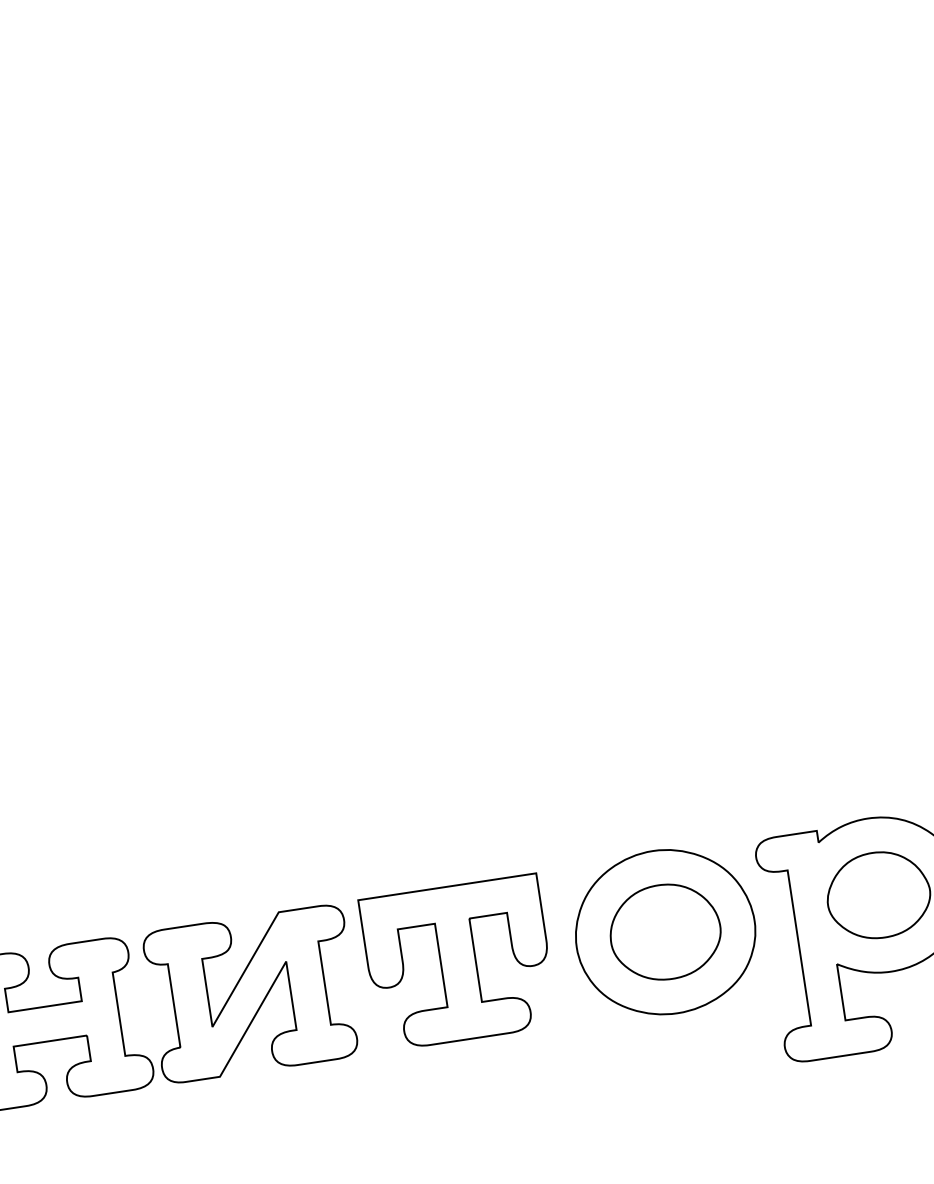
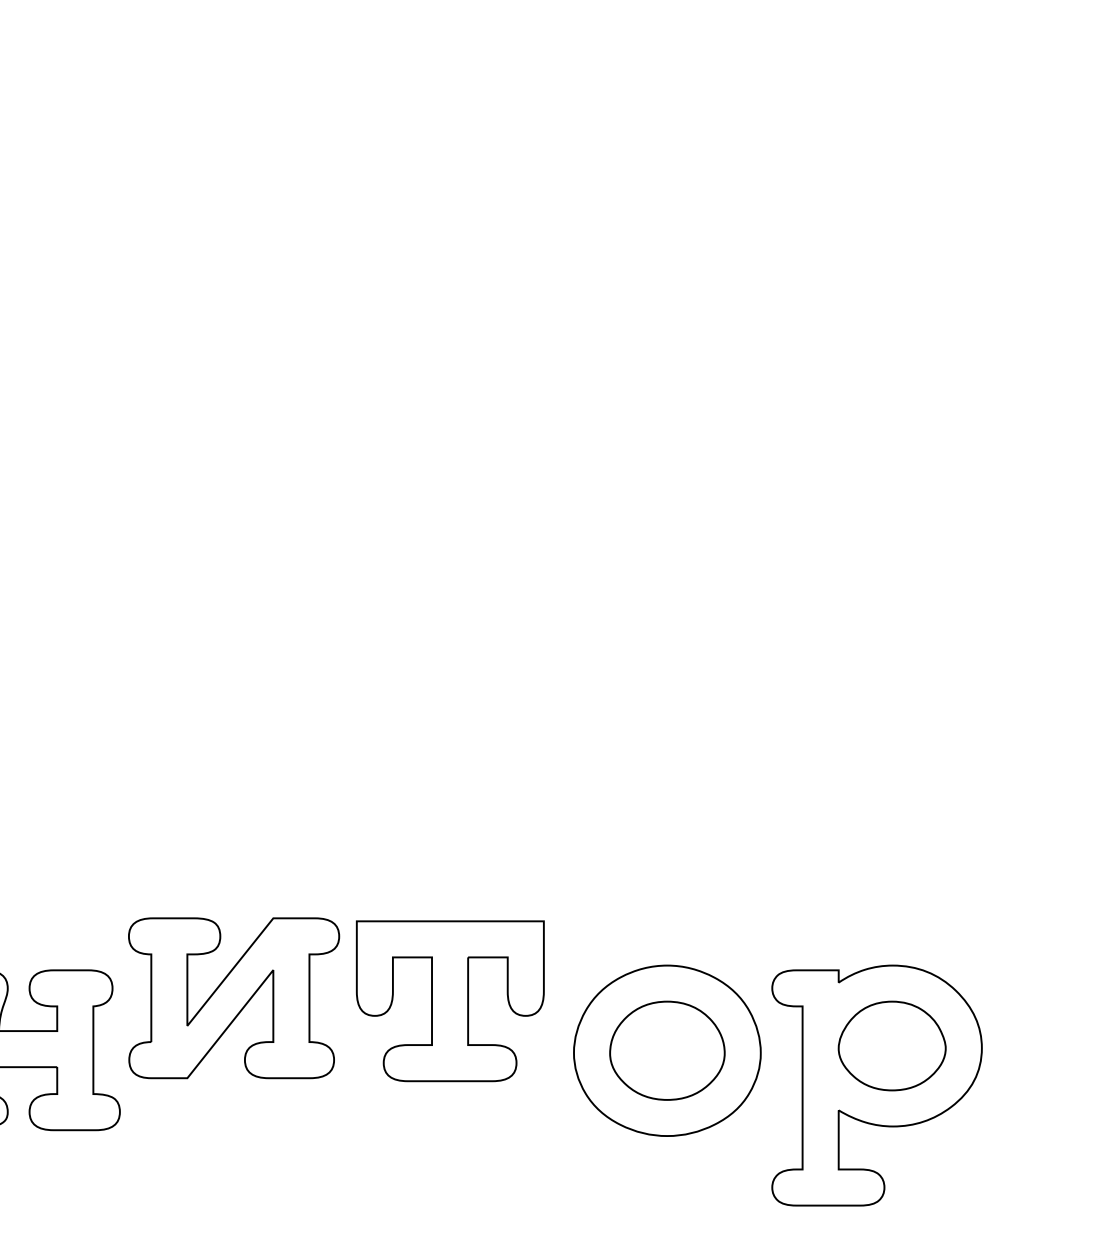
part: (458, 963) -> (450, 1001), moved
part: (253, 994) -> (234, 998), moved

